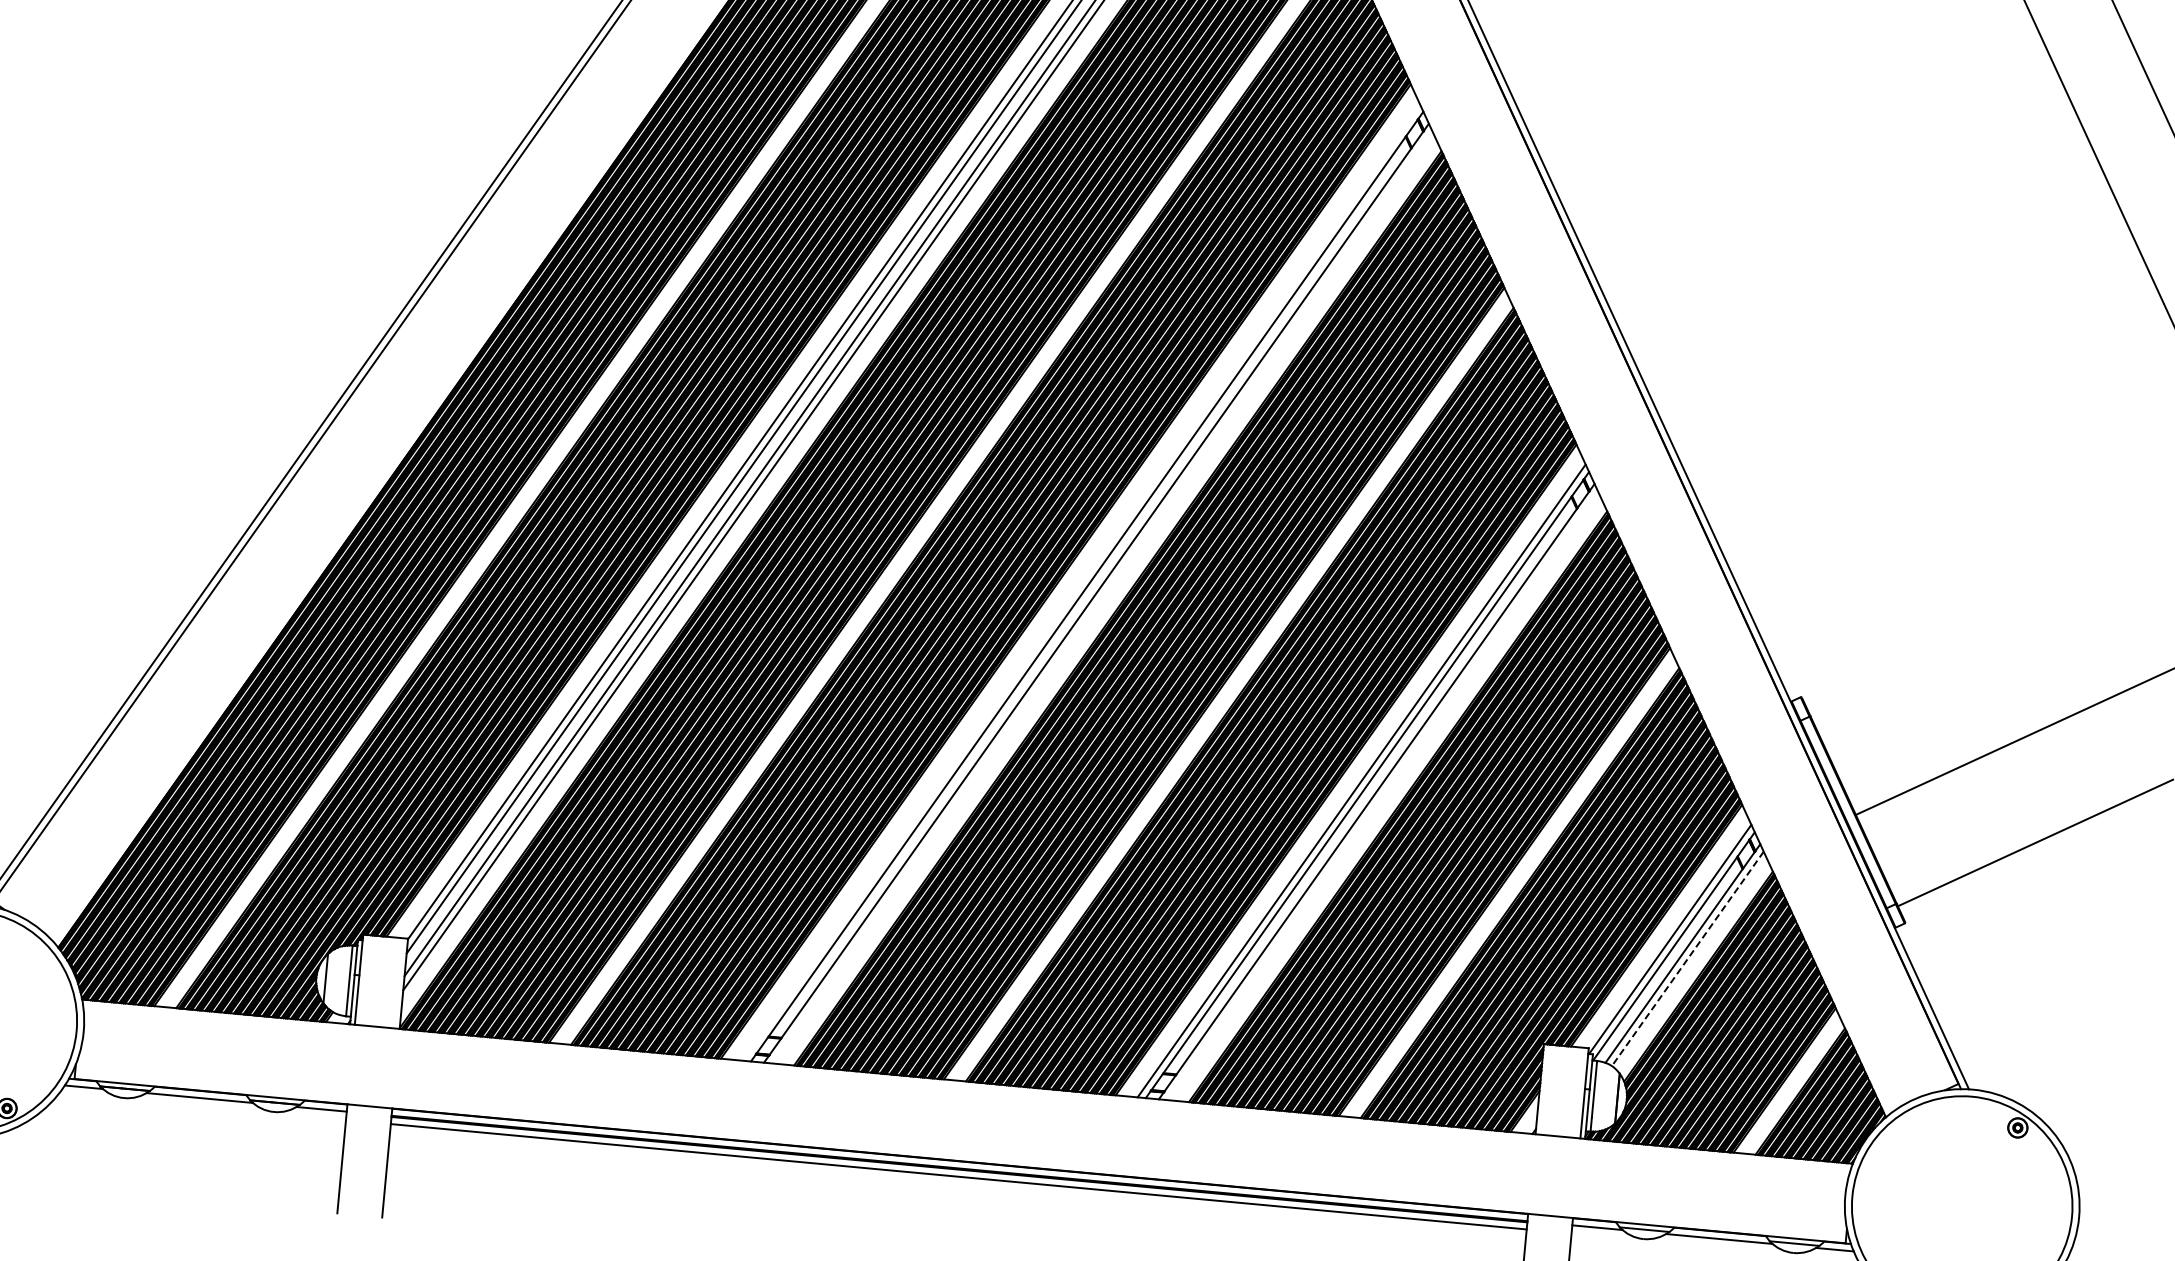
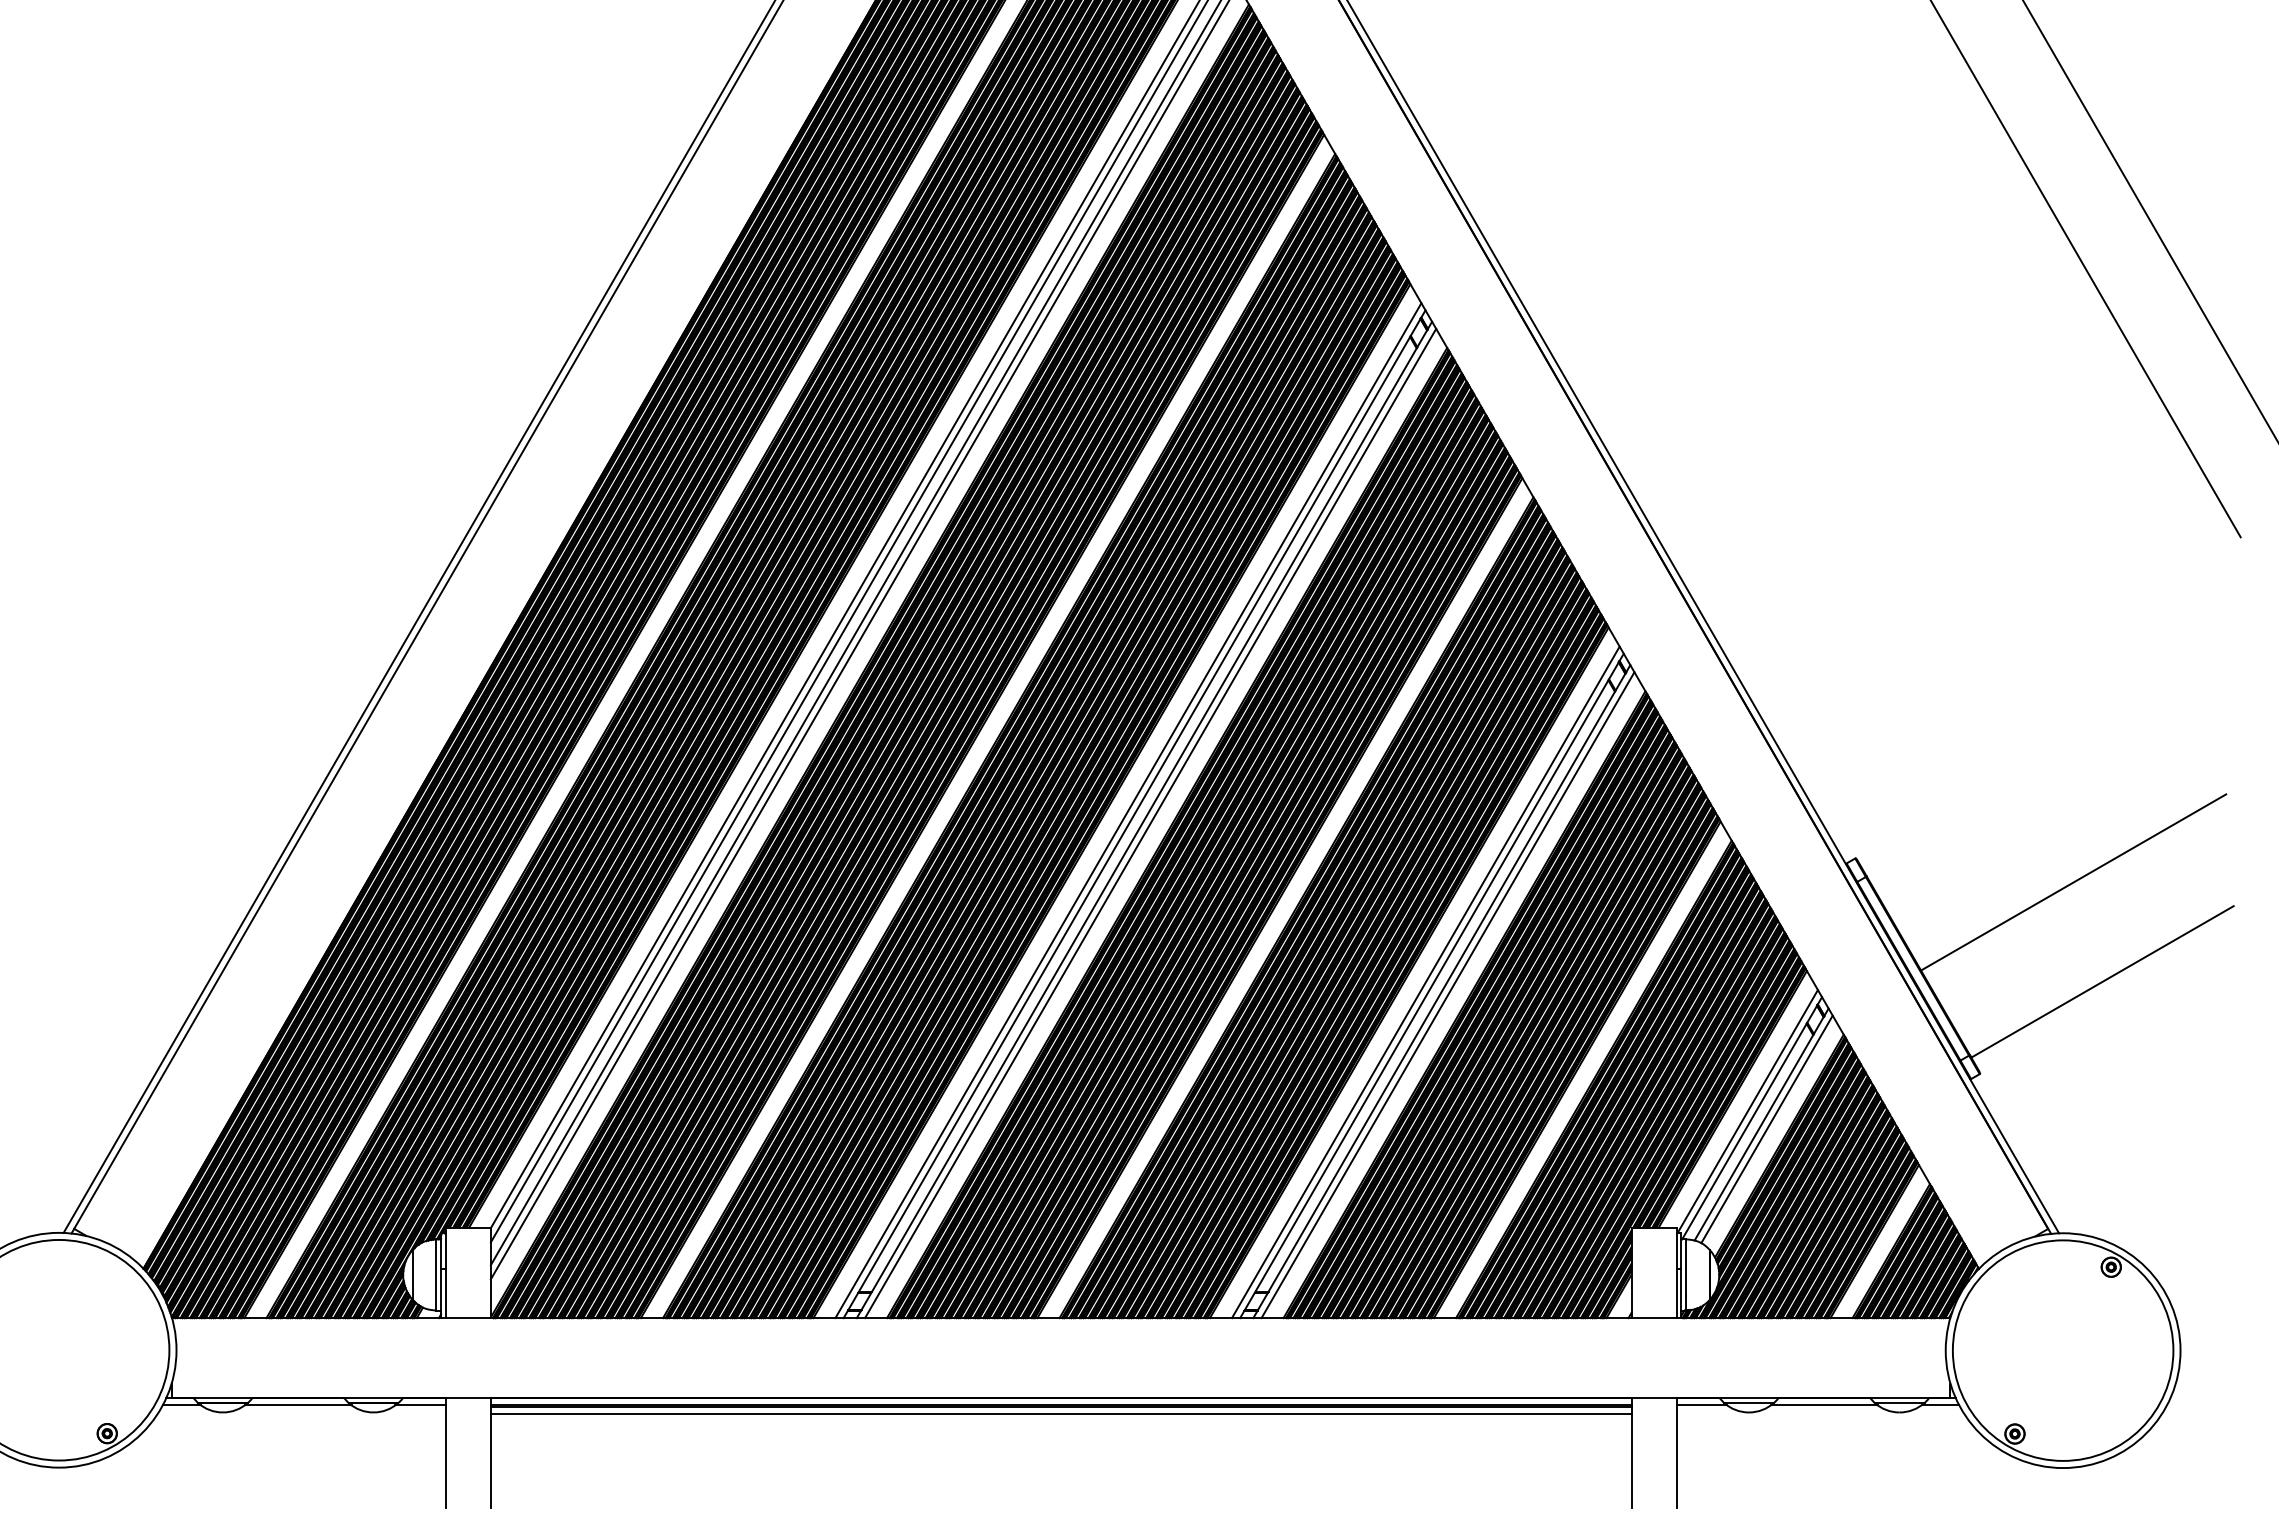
line: (1081, 582) -> (1128, 810), added
line: (1102, 597) -> (1150, 823), added
line: (1382, 796) -> (1447, 995), added
line: (1687, 958) -> (1766, 1129), dashed -> solid

